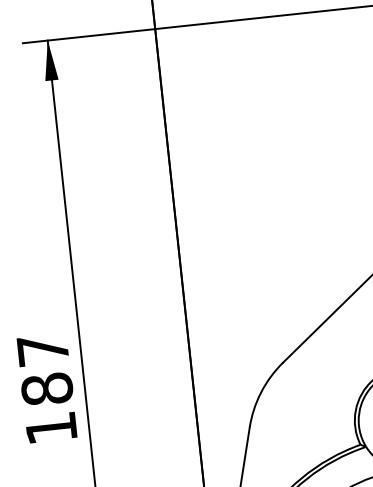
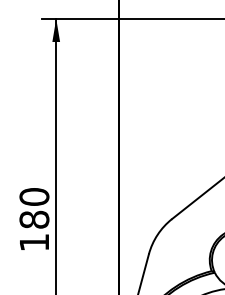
text: (43, 349) -> (34, 196), 187 -> 180

